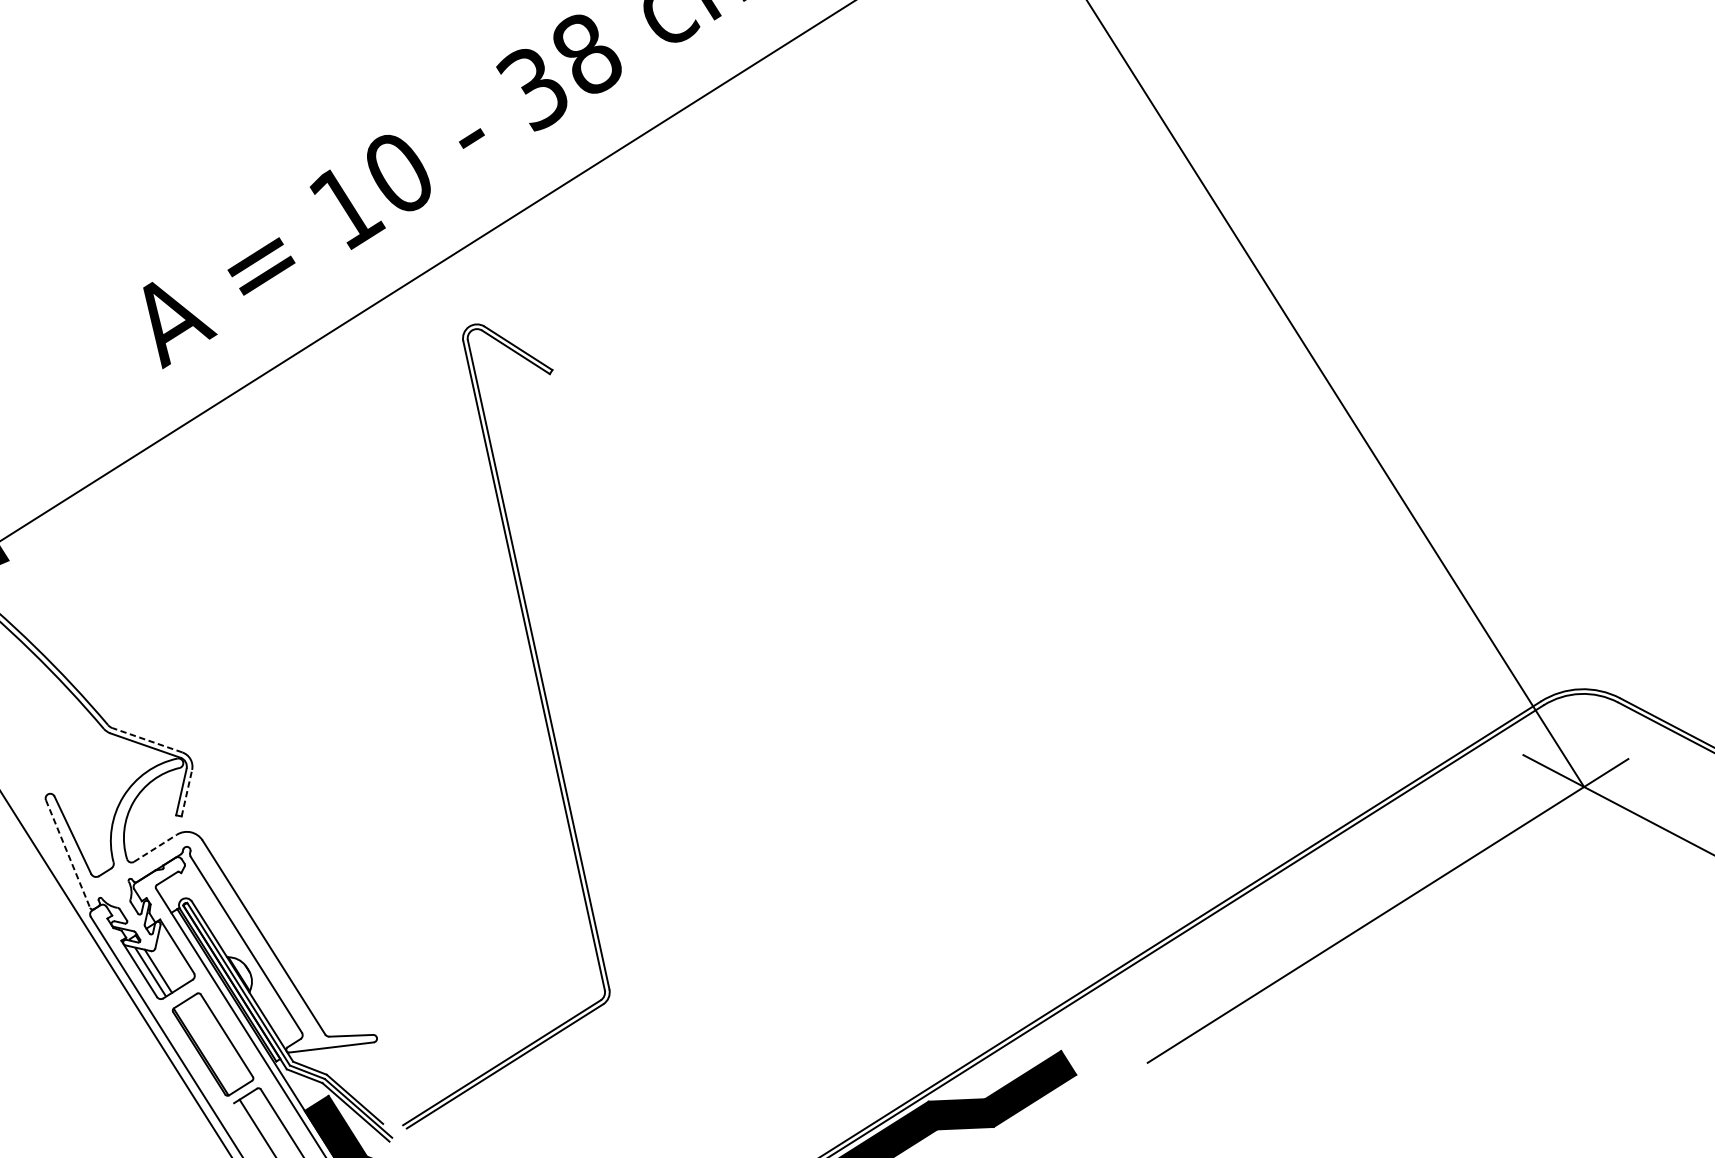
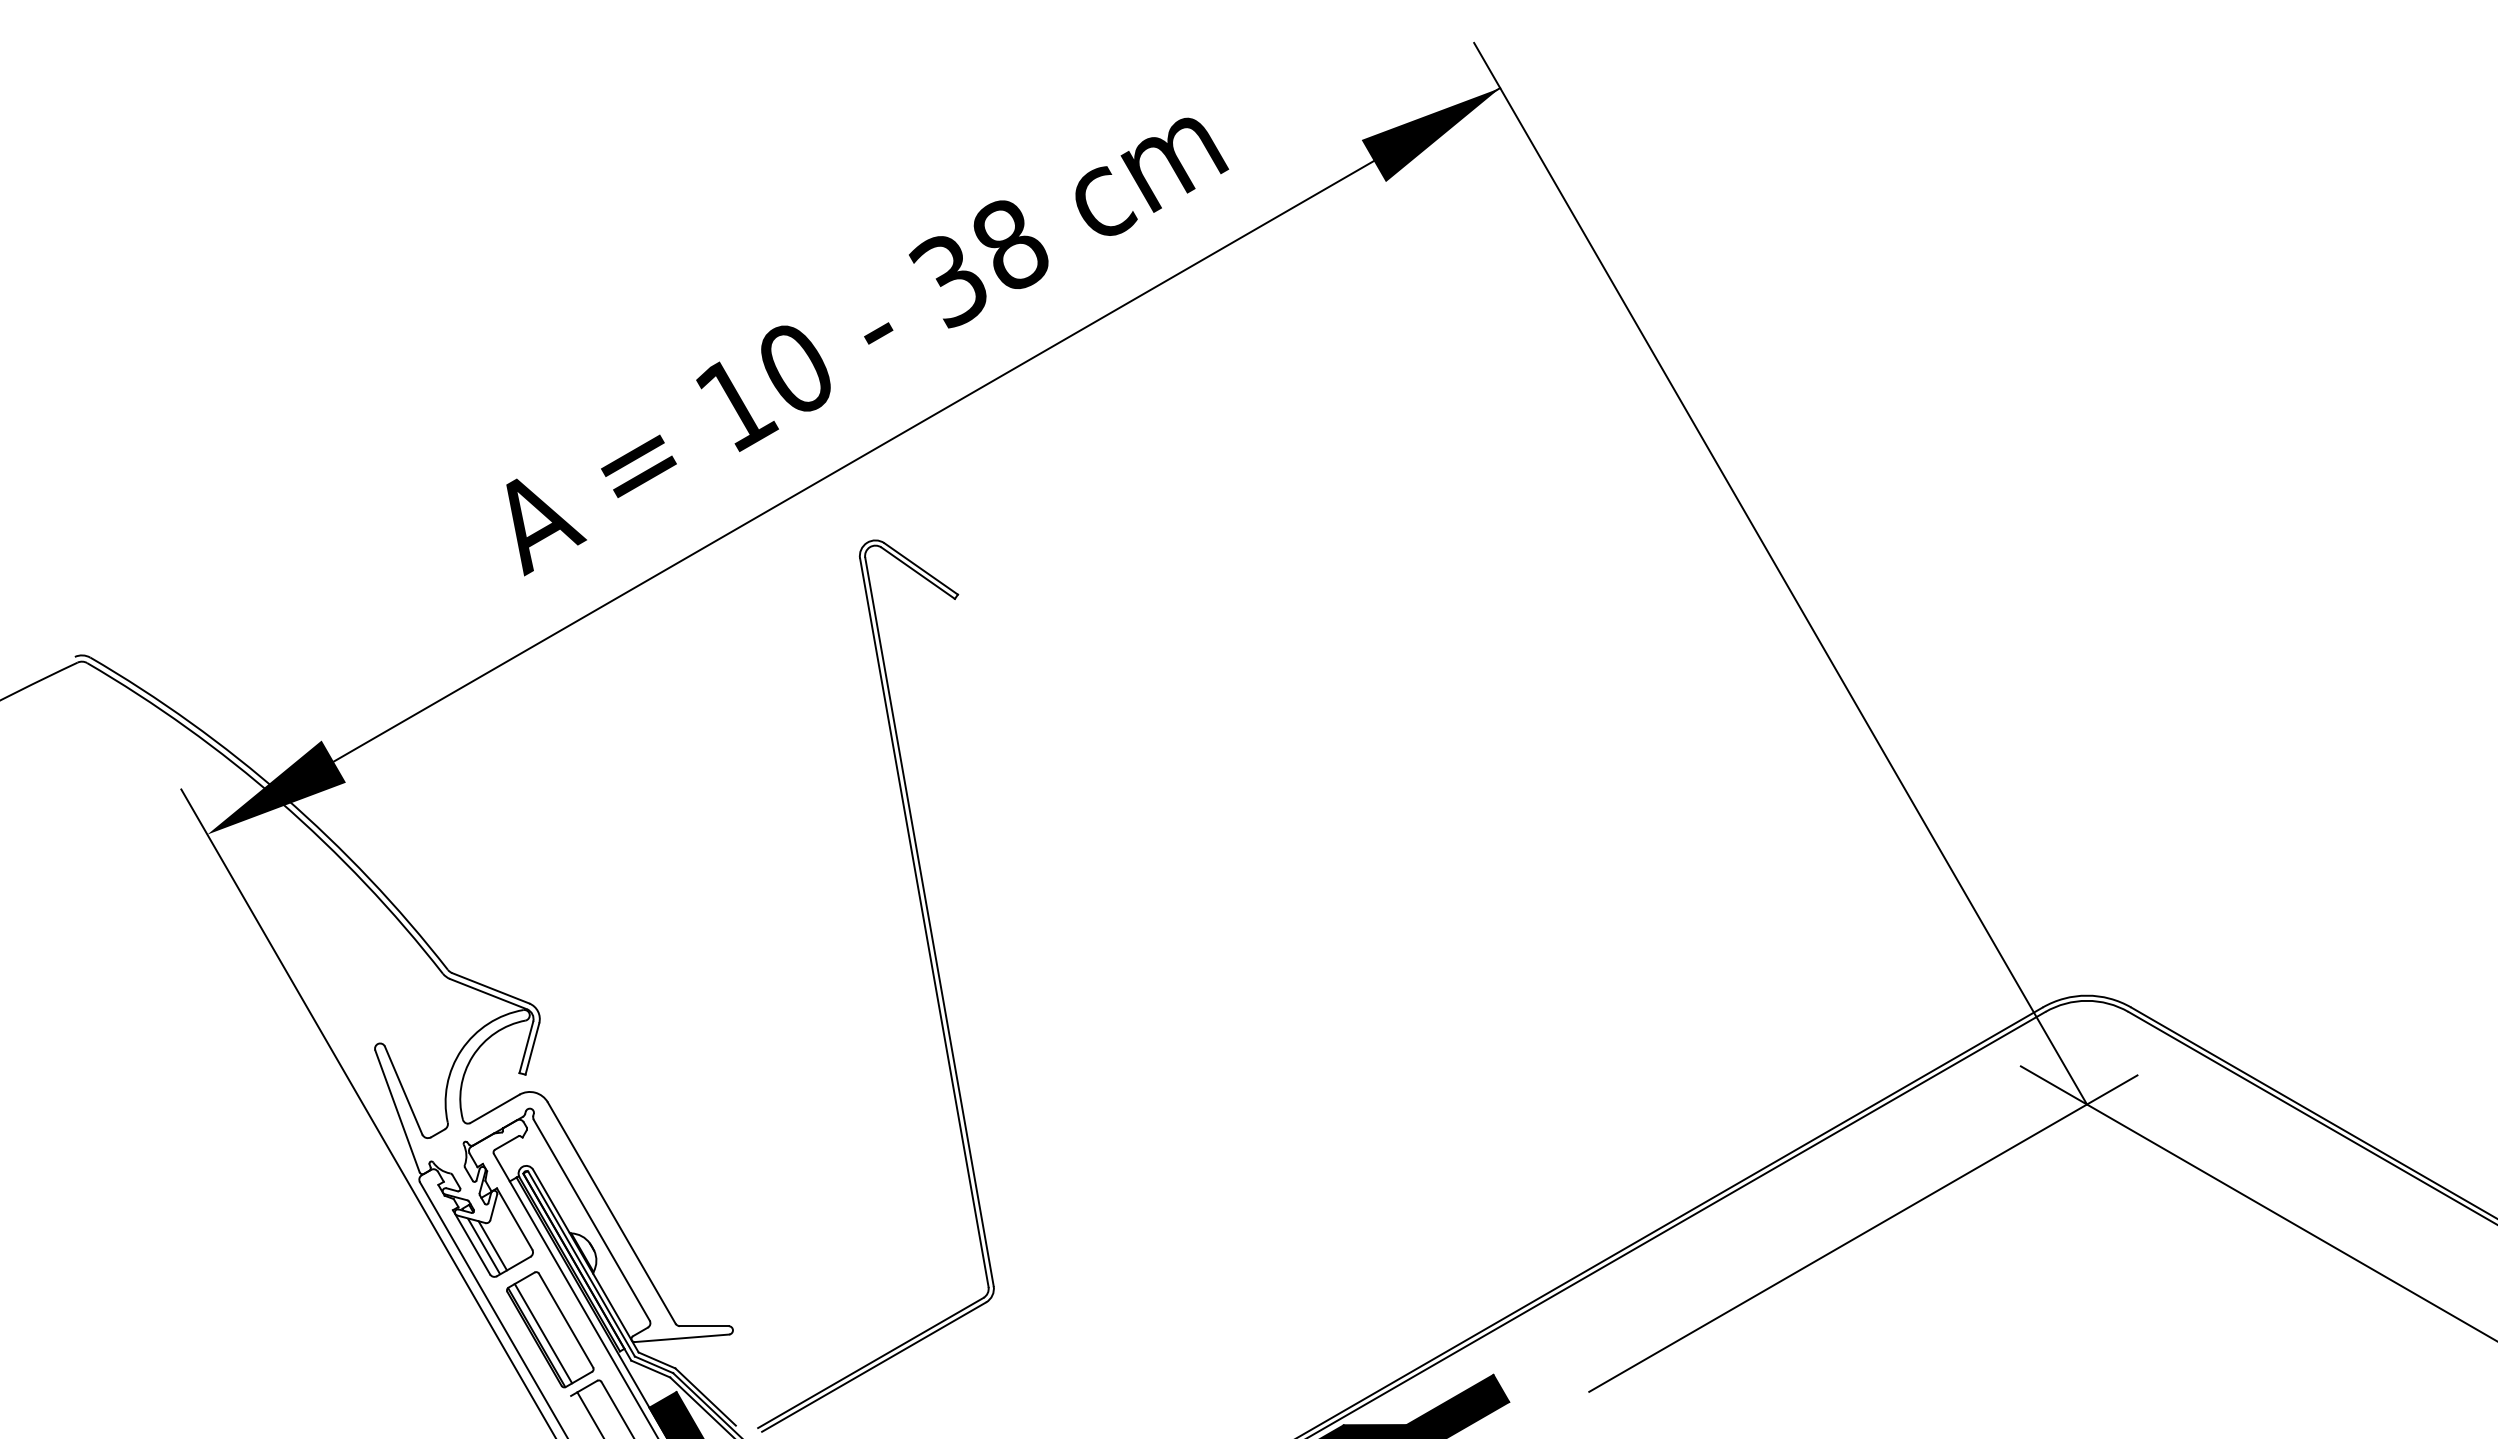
line: (147, 740) -> (490, 988), dashed -> solid
line: (186, 792) -> (532, 1048), dashed -> solid
line: (155, 847) -> (495, 1108), dashed -> solid
line: (68, 854) -> (397, 1111), dashed -> solid
line: (207, 1048) -> (543, 1333), added

